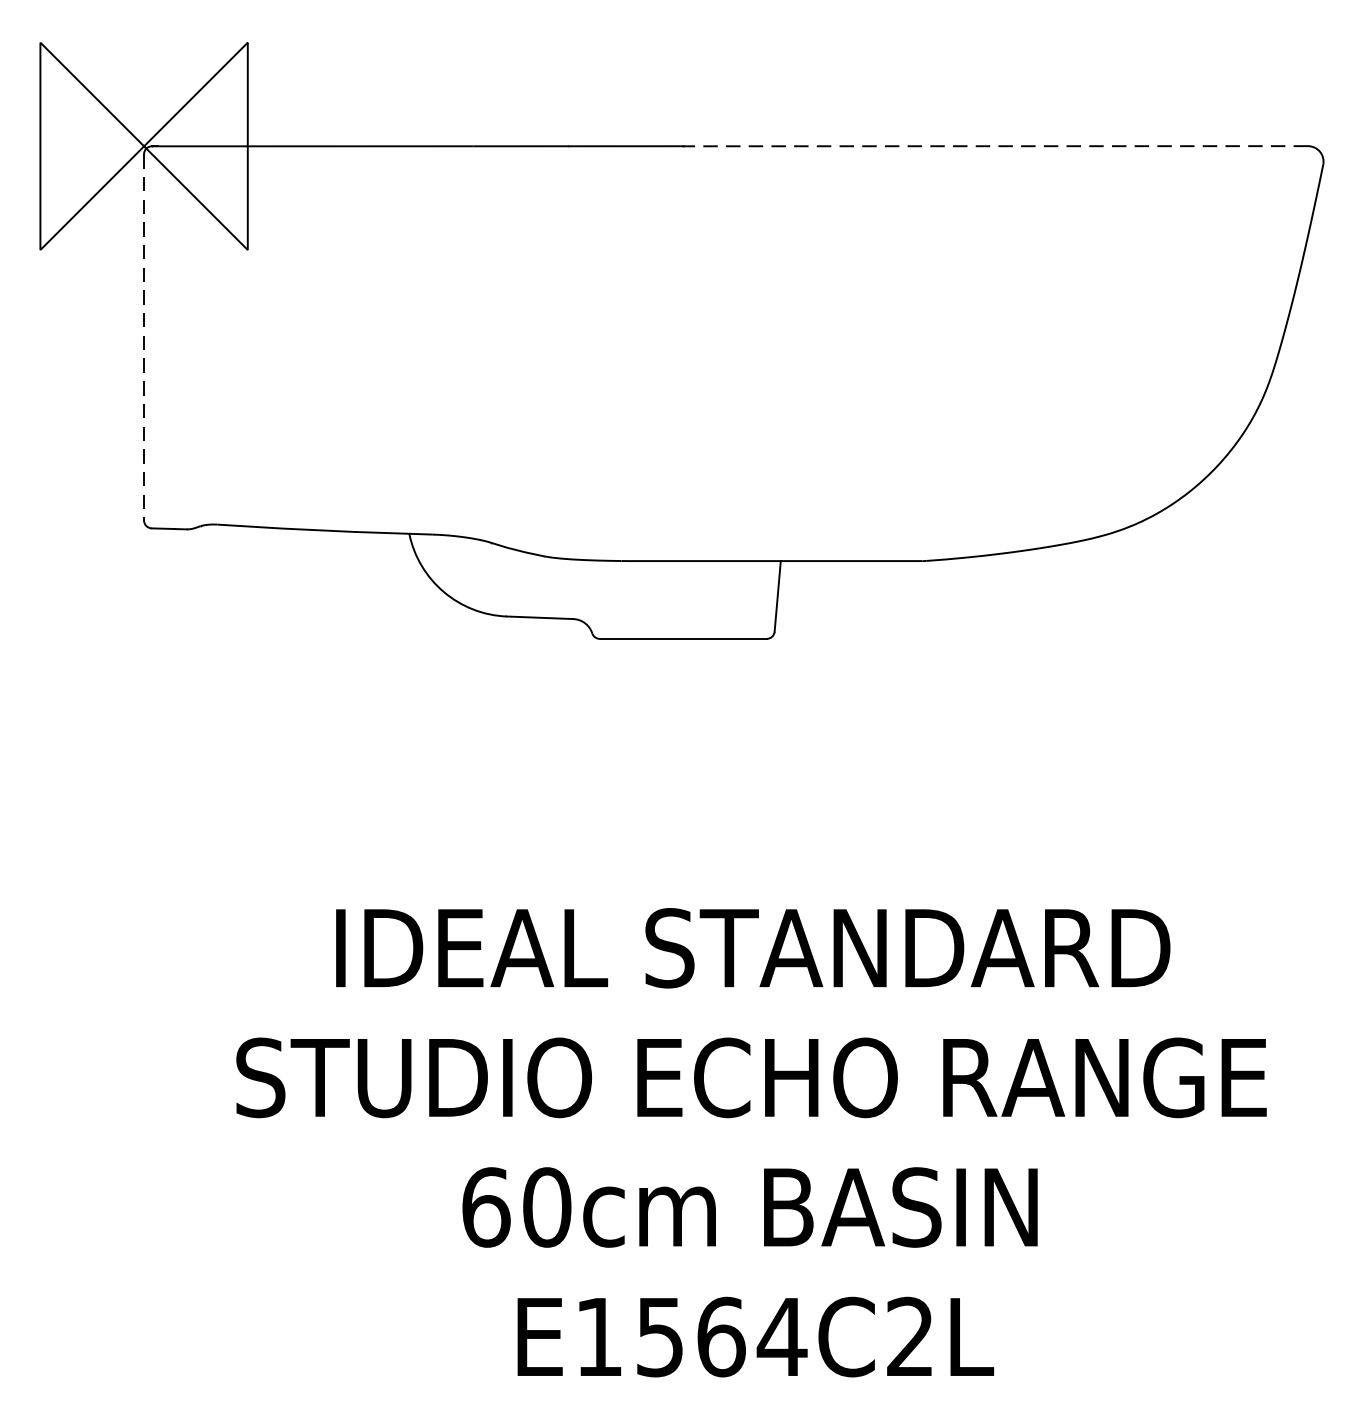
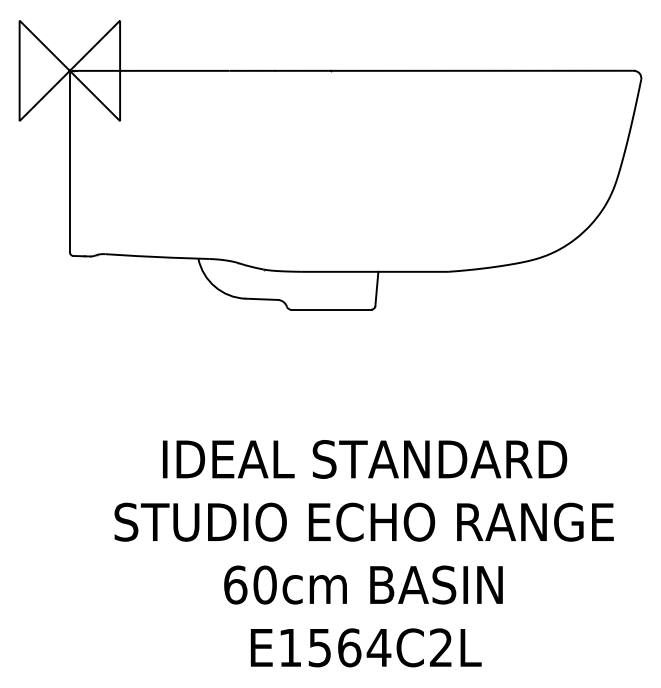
line: (993, 145) -> (481, 70), dashed -> solid
line: (143, 337) -> (69, 163), dashed -> solid

